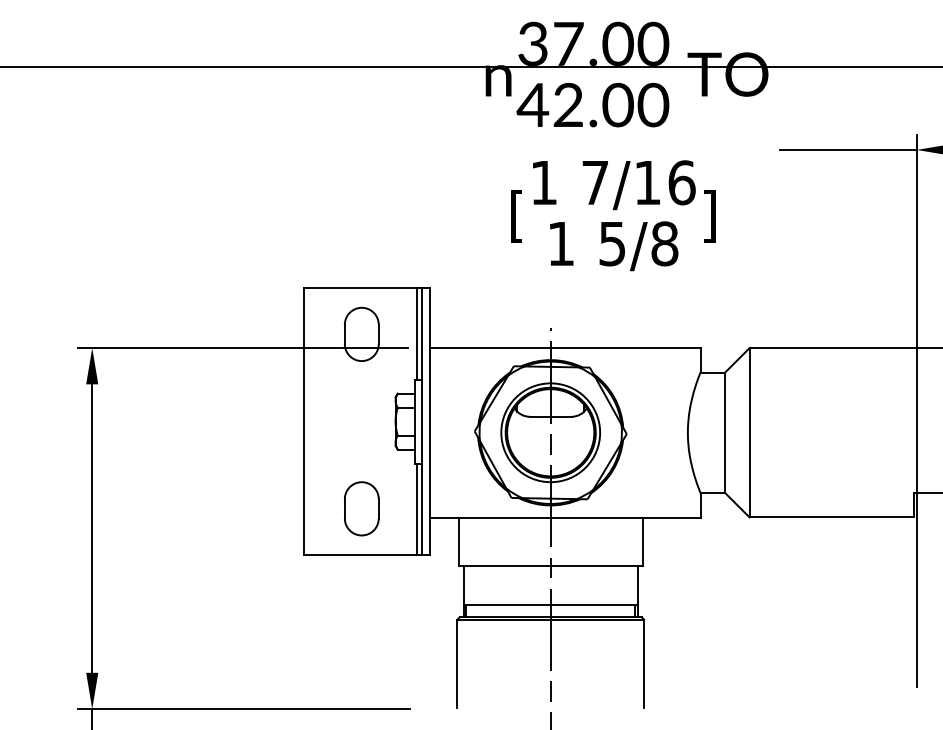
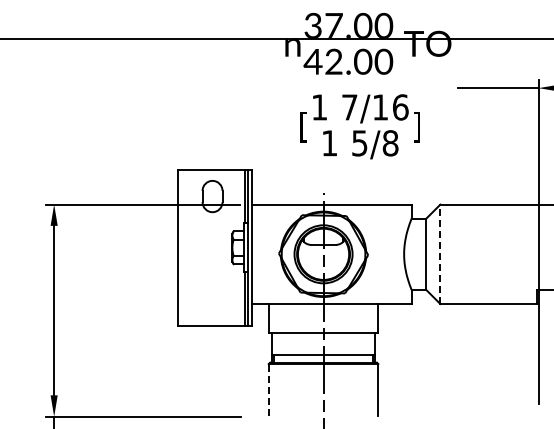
line: (749, 433) -> (440, 254), solid -> dashed
part: (361, 507) -> (212, 298), removed
line: (457, 662) -> (268, 389), solid -> dashed

